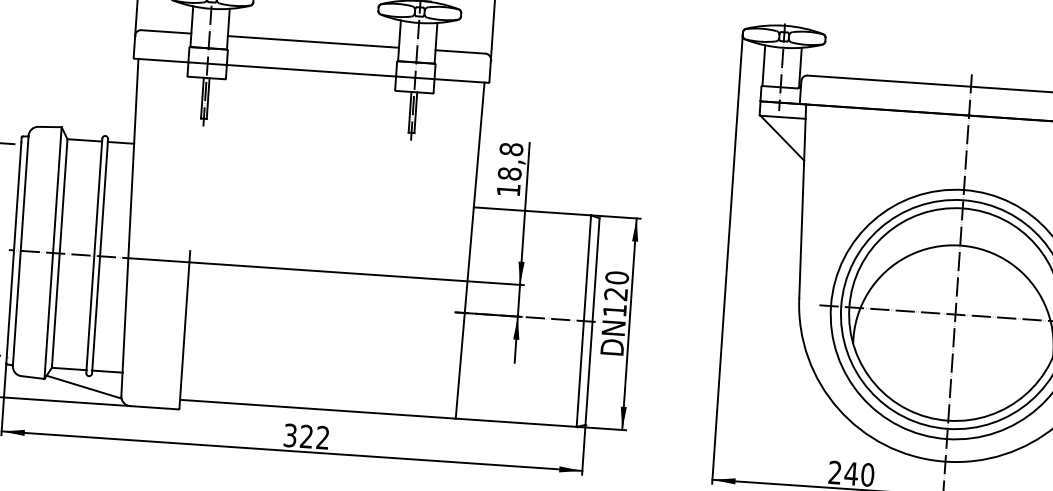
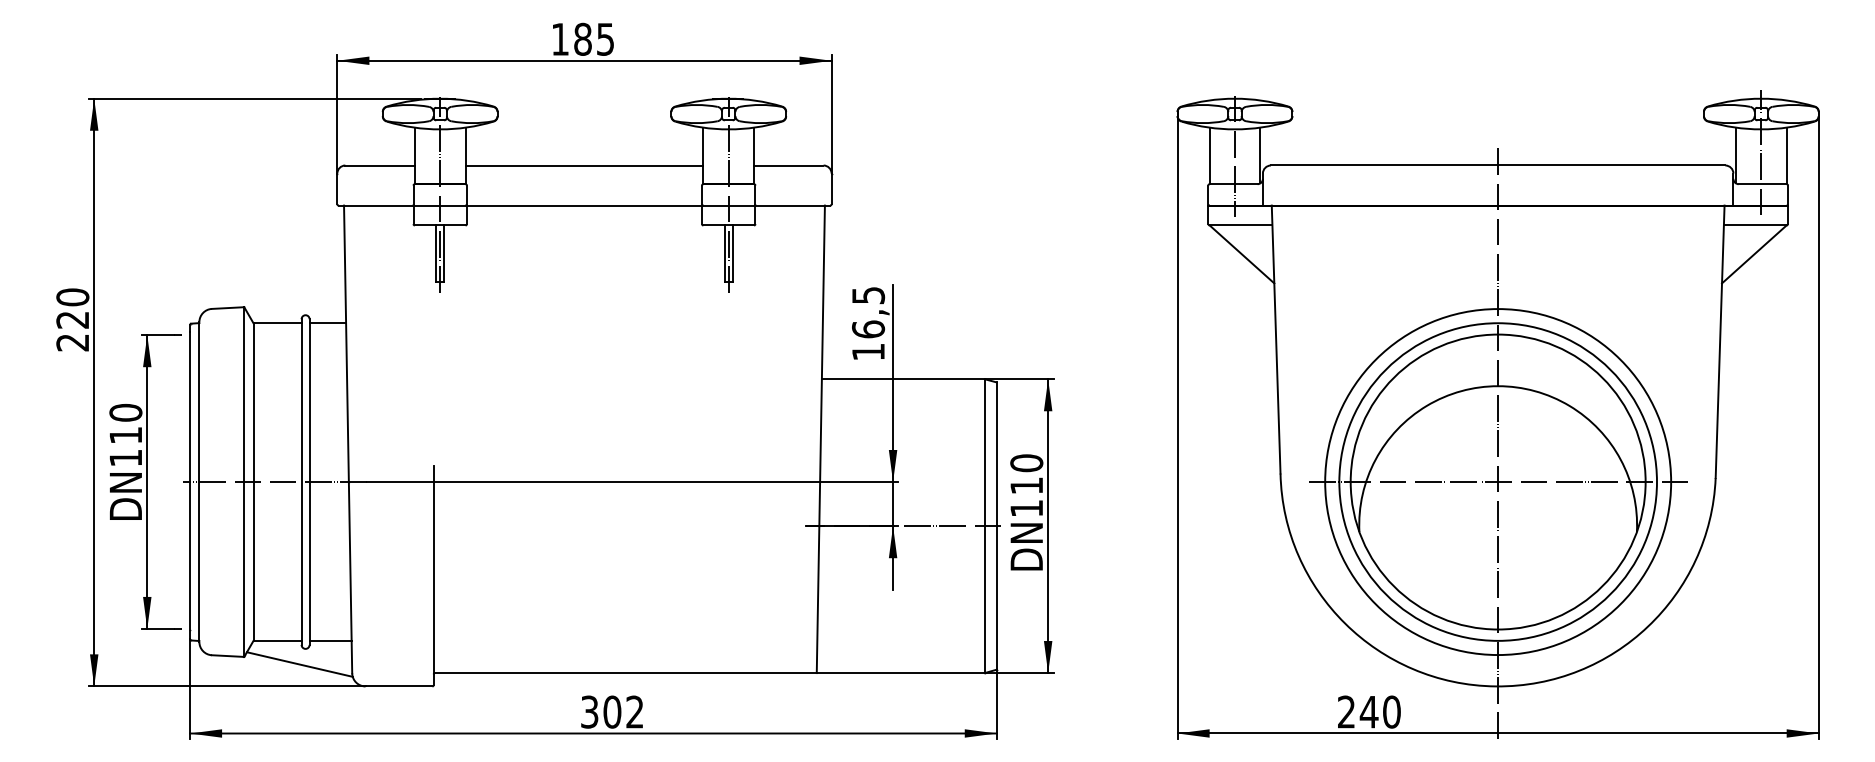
text: (510, 161) -> (868, 312), 18,8 -> 16,5
text: (615, 293) -> (1026, 485), 120 -> 110
text: (306, 436) -> (612, 711), 322 -> 302

